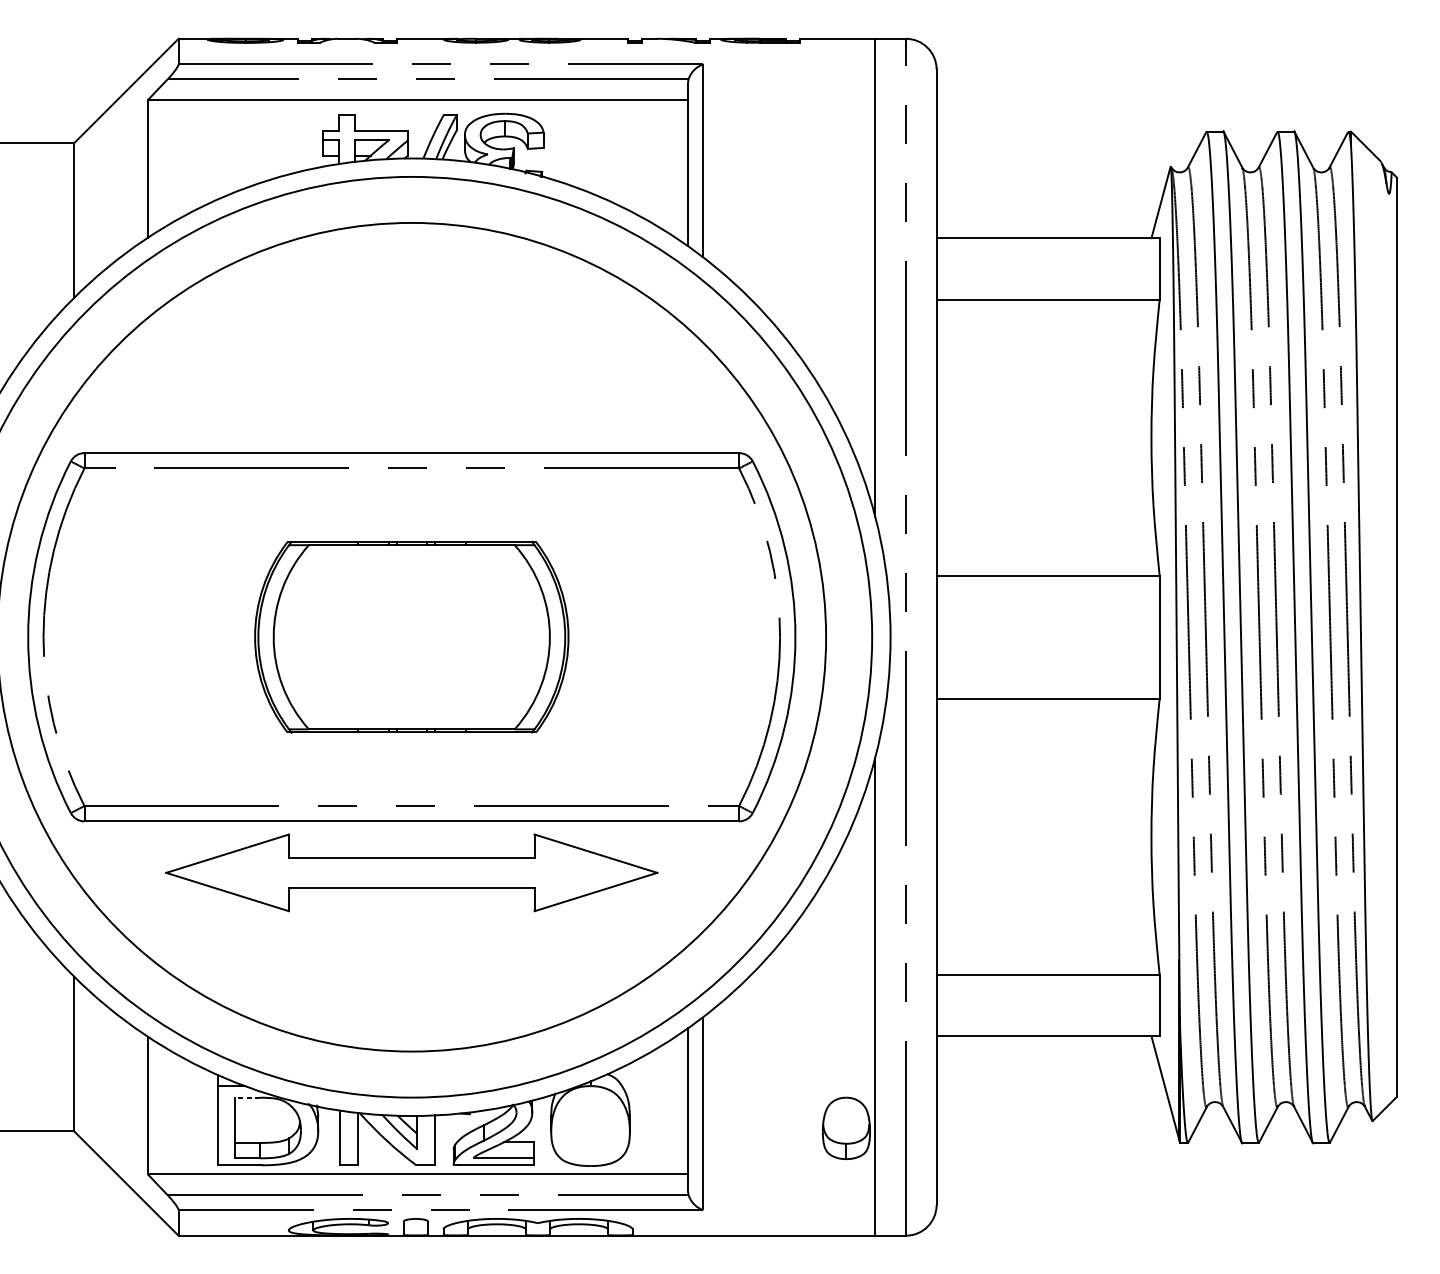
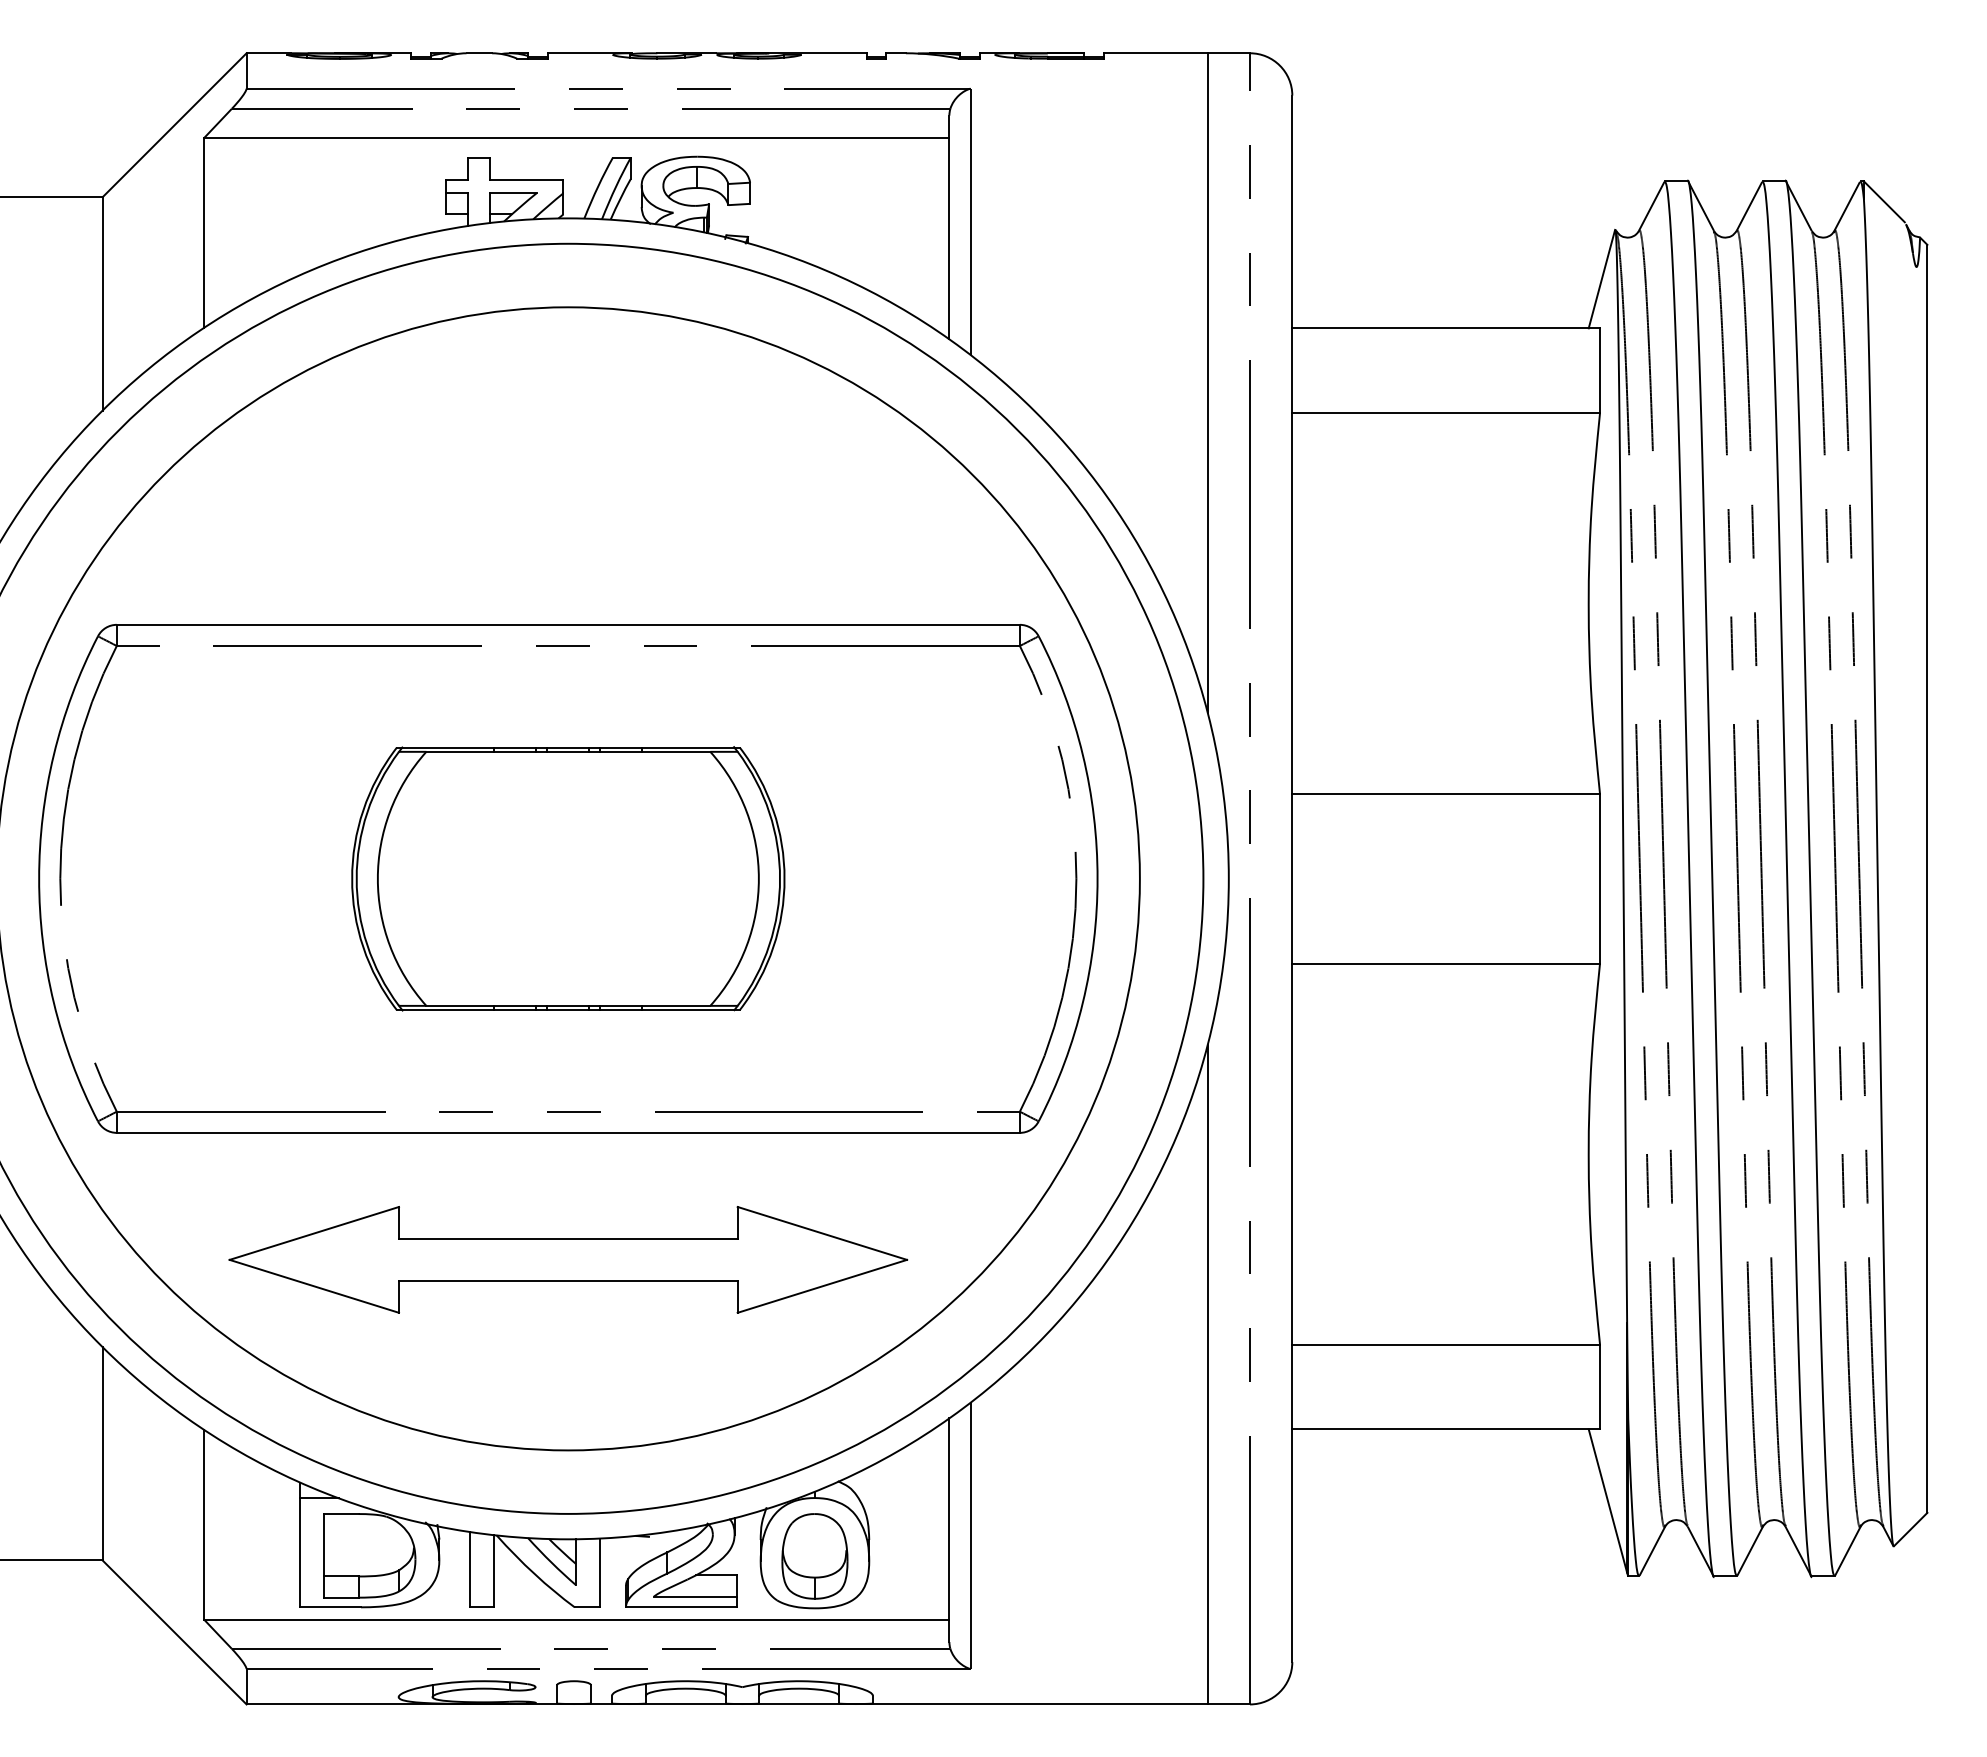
part: (411, 872) -> (568, 1259), moved
line: (246, 1098) -> (340, 1514), dashed -> solid
part: (846, 1128) -> (814, 1556), moved

